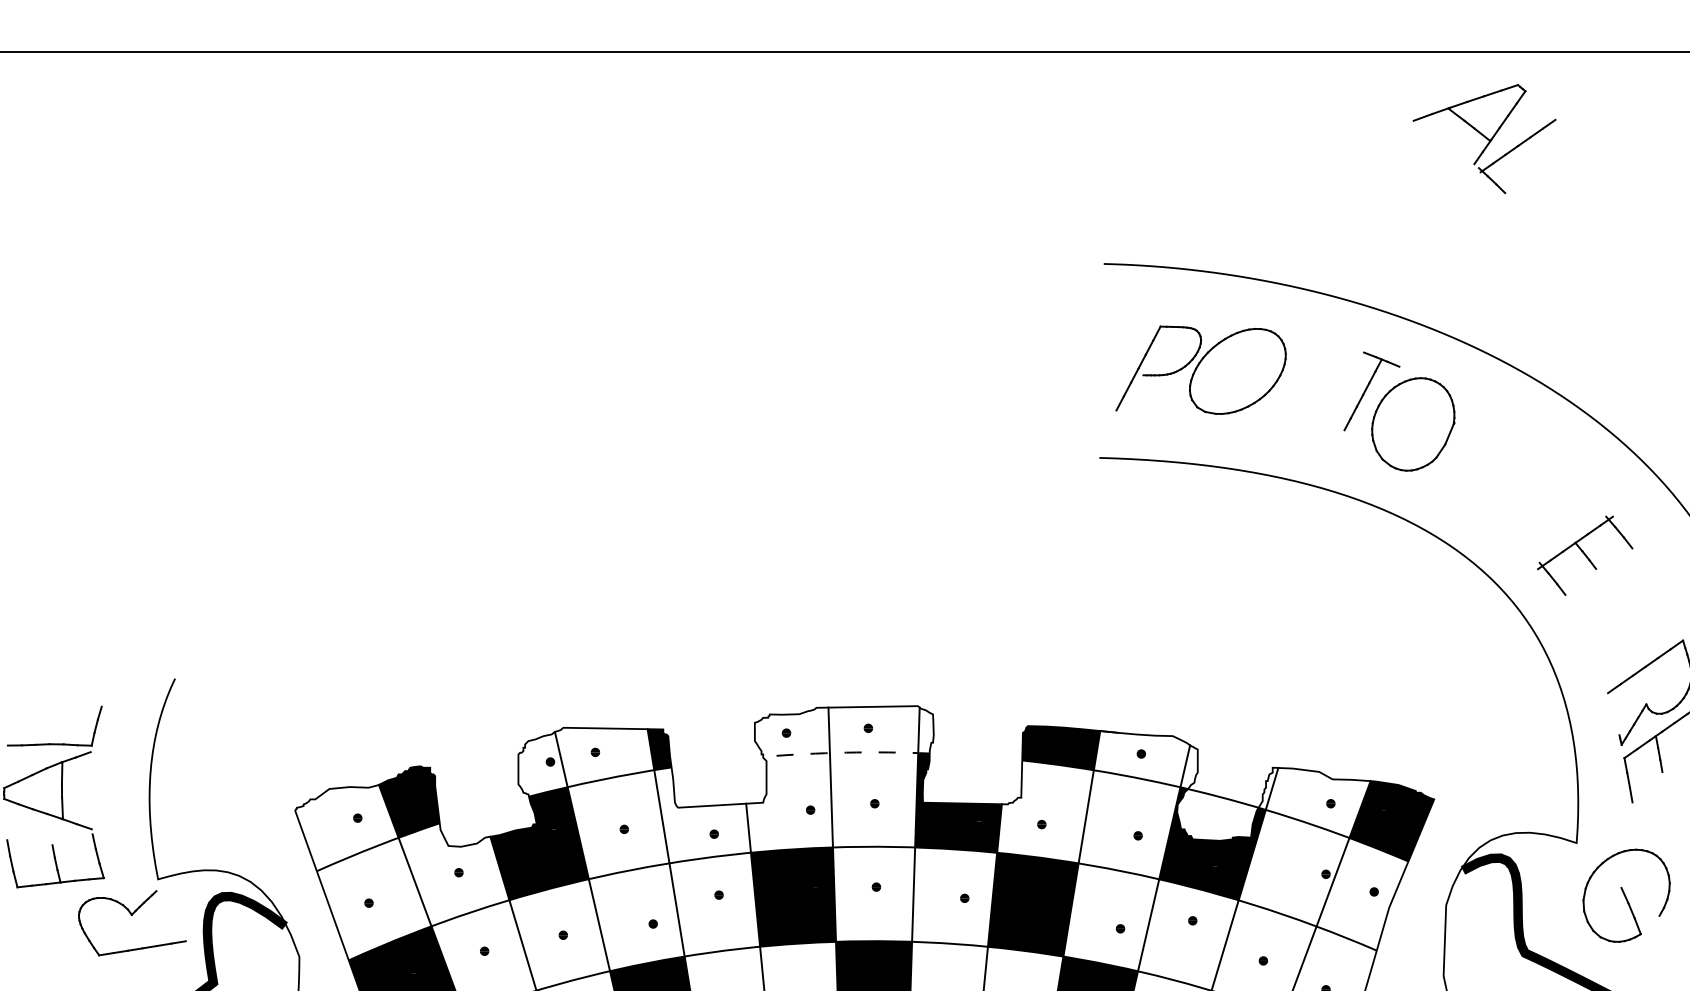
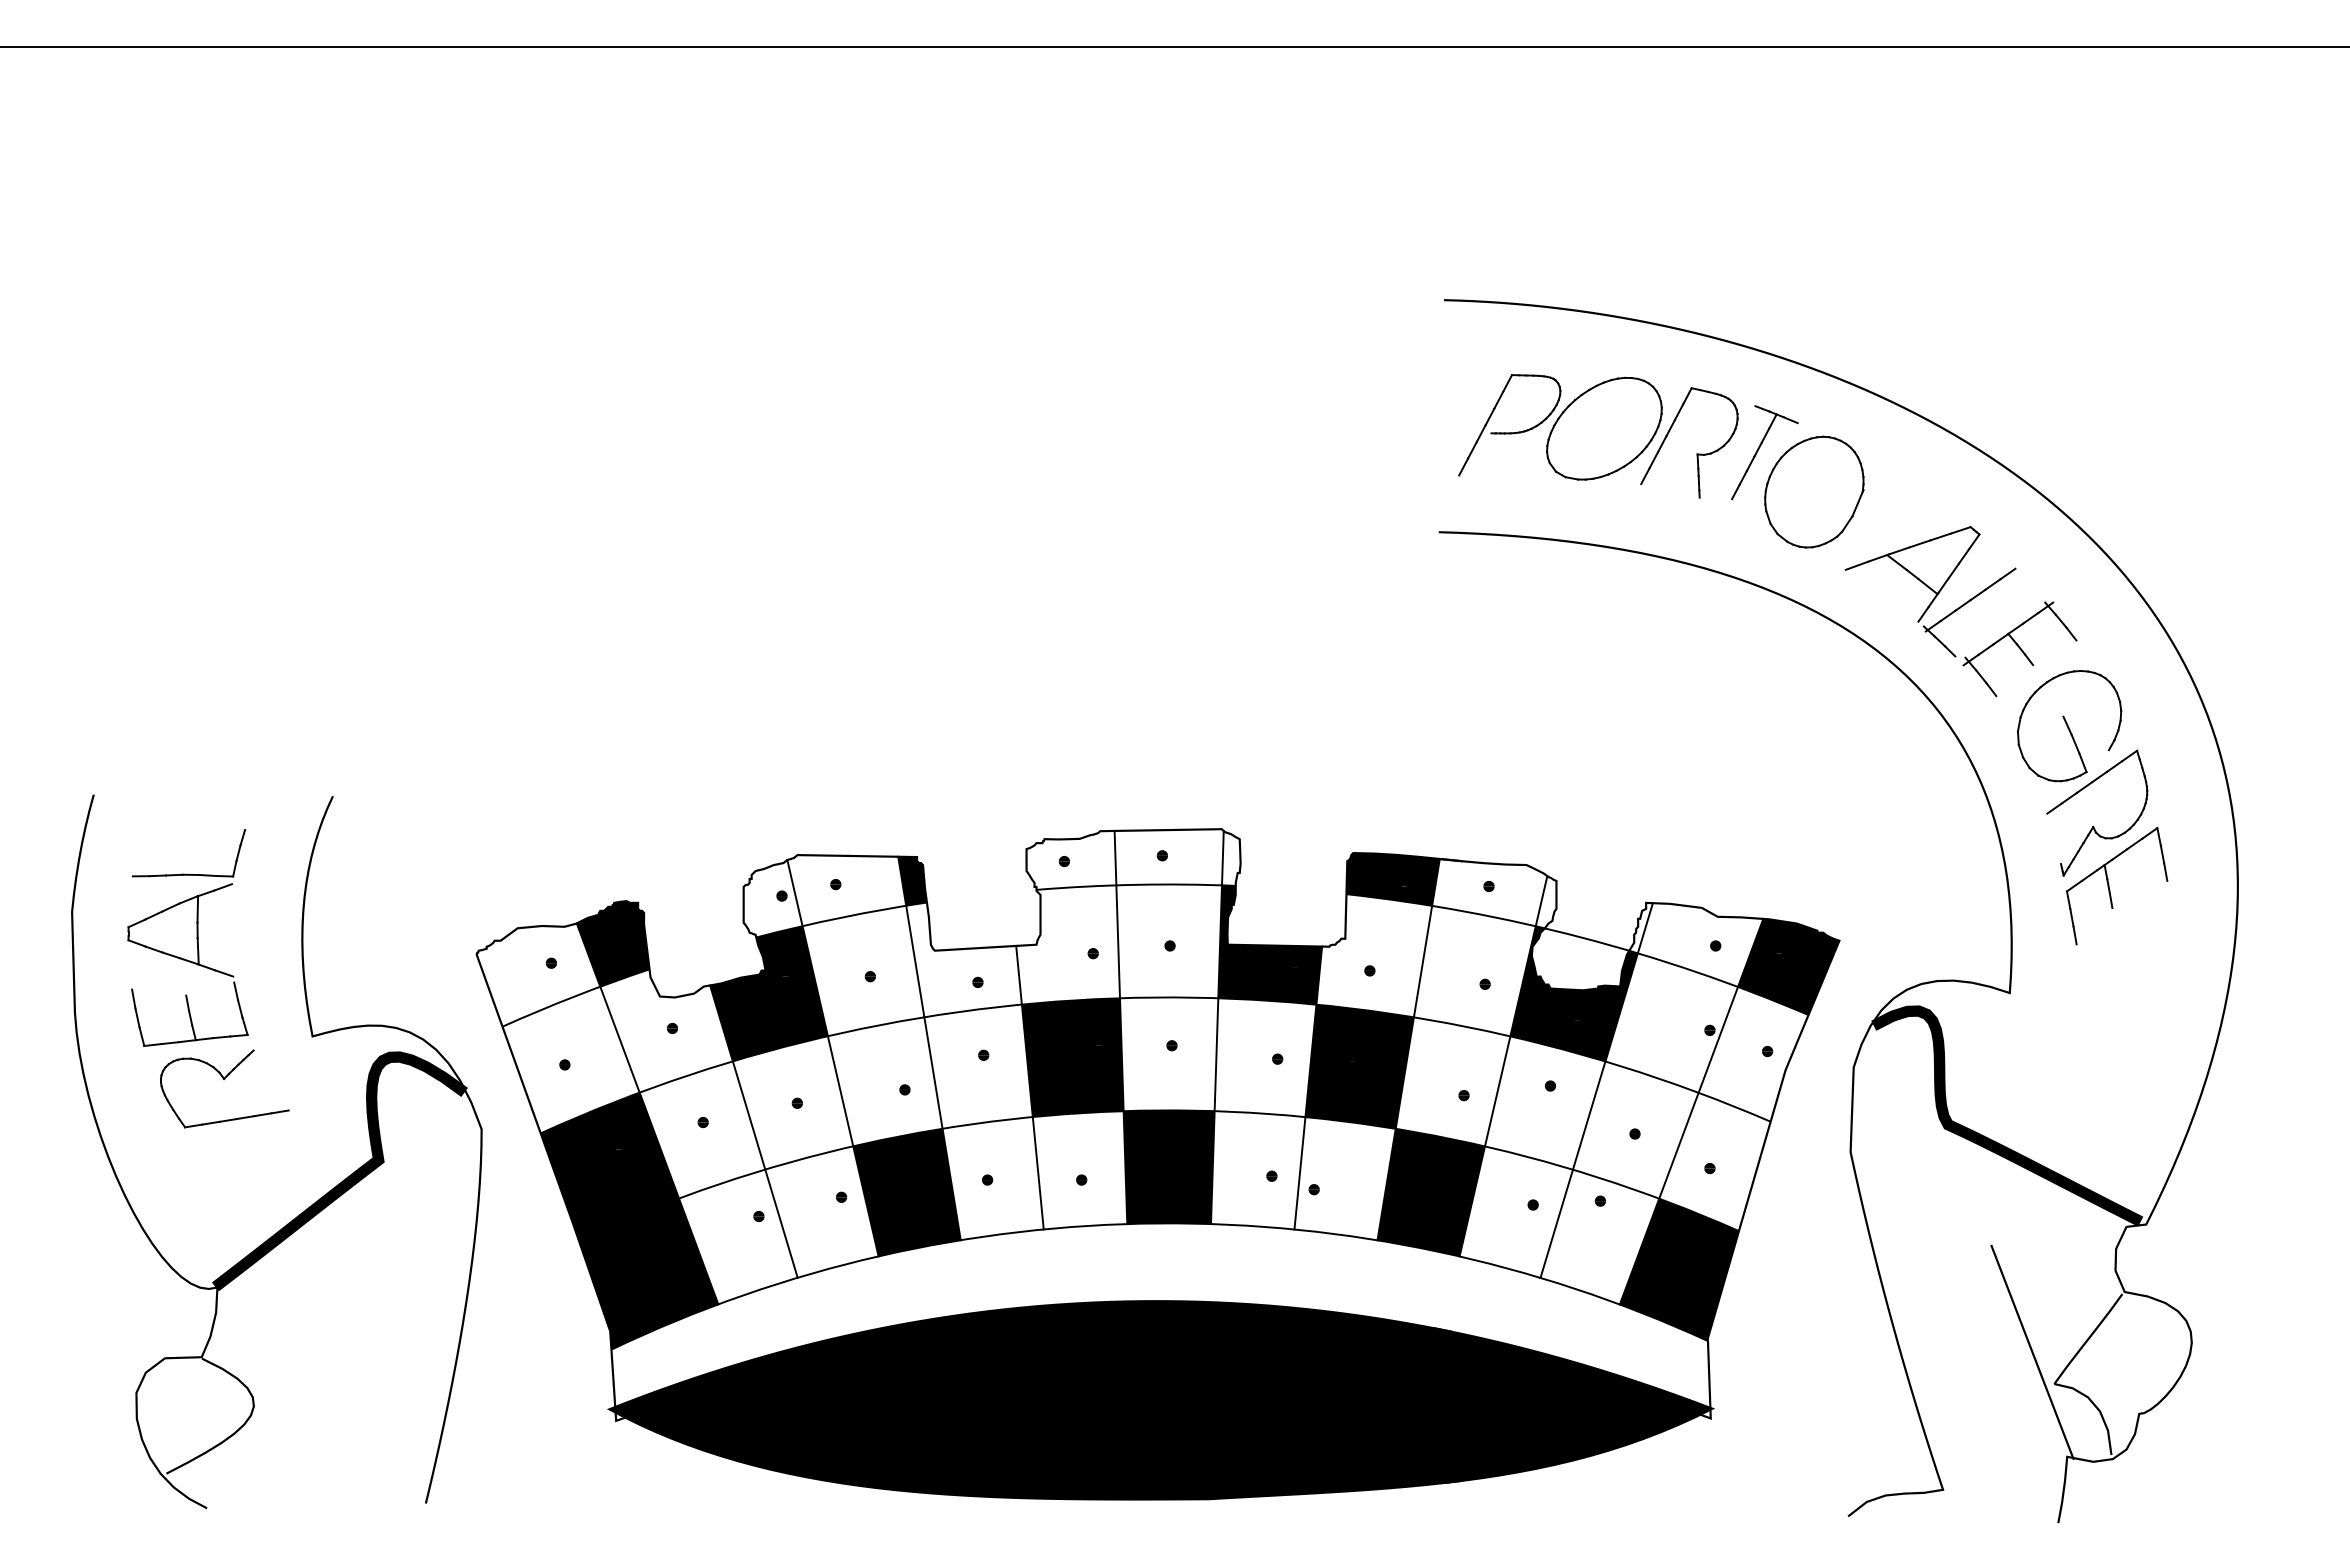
part: (1484, 138) -> (1930, 591), moved
part: (1314, 392) -> (1696, 453), added
arc: (846, 752) -> (1136, 884), dashed -> solid
part: (1626, 896) -> (2069, 726), moved
part: (132, 915) -> (224, 1079), moved

